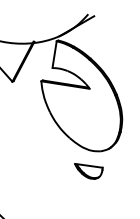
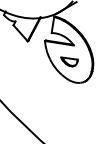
part: (89, 170) -> (69, 61), moved

